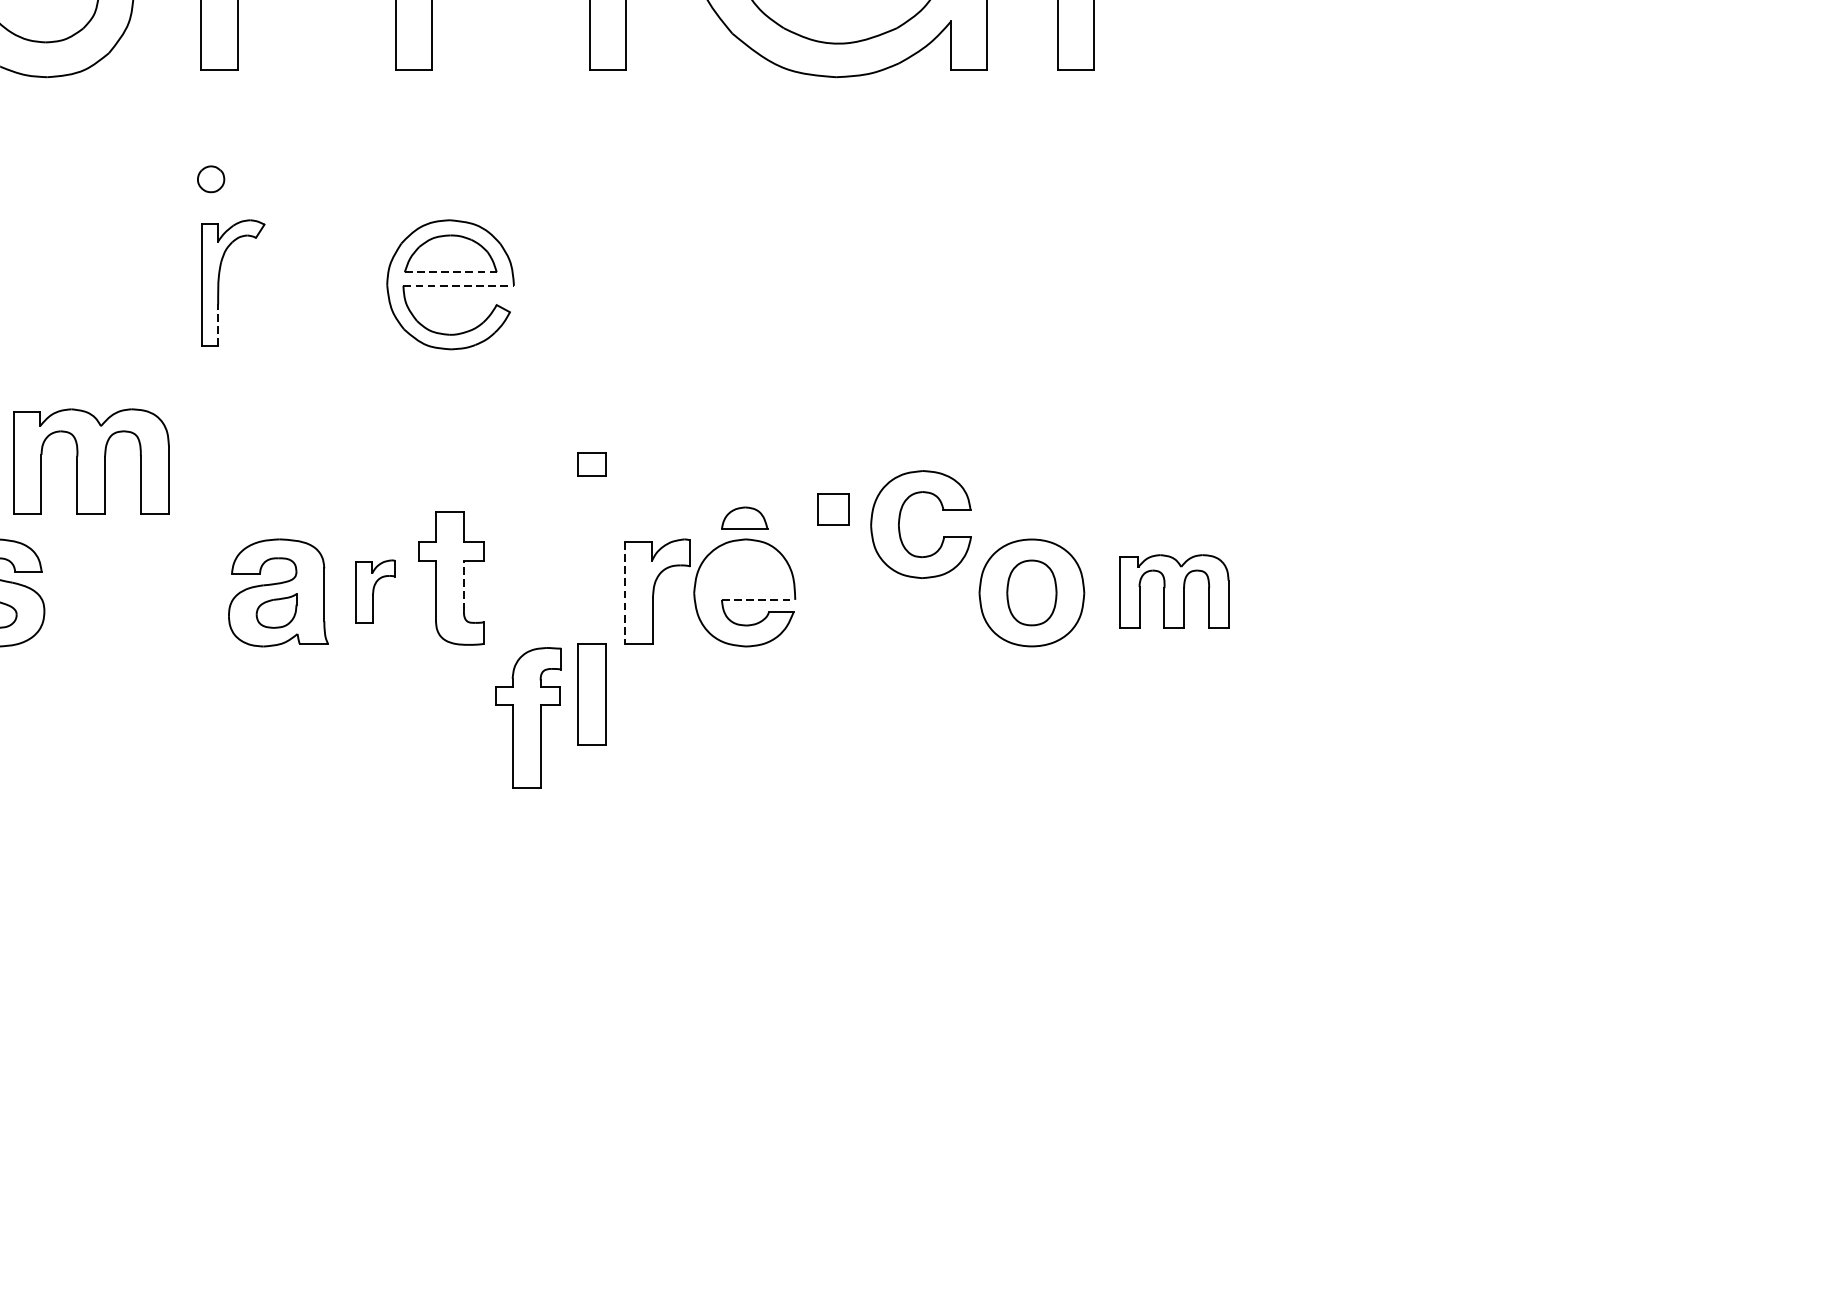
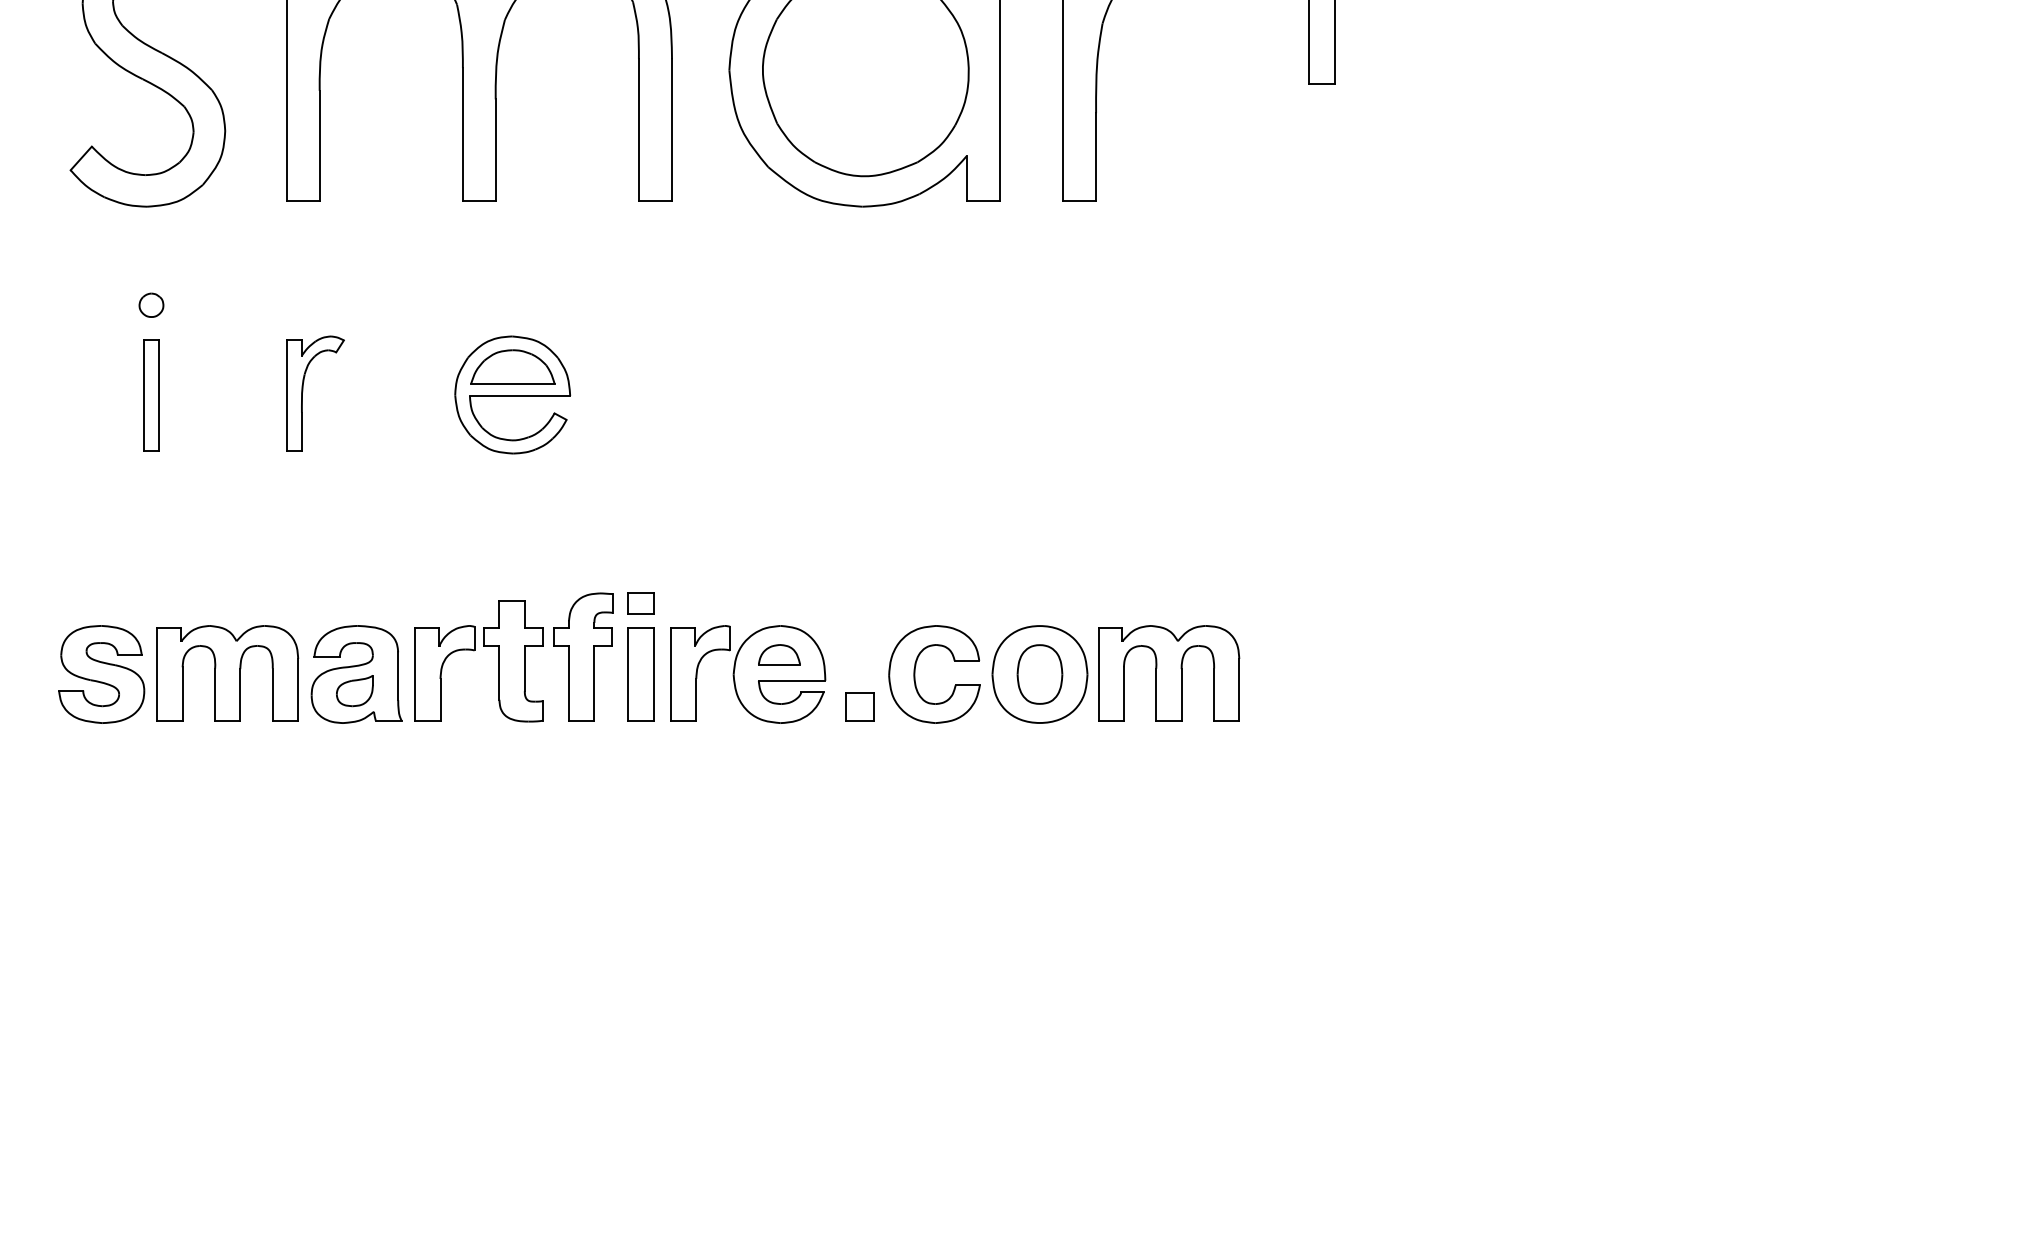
part: (211, 178) -> (151, 304), moved
line: (450, 272) -> (512, 383), dashed -> solid
part: (52, 285) -> (151, 395), added
line: (459, 285) -> (520, 395), dashed -> solid
line: (217, 325) -> (301, 431), dashed -> solid
part: (90, 461) -> (227, 673), moved
part: (591, 463) -> (640, 603), moved
part: (832, 509) -> (859, 706), moved
part: (744, 517) -> (779, 654), moved
part: (900, 524) -> (915, 674), moved
line: (463, 586) -> (524, 668), dashed -> solid
part: (375, 591) -> (444, 673), size x1.67
part: (1174, 591) -> (1169, 673), size x1.43
line: (625, 594) -> (671, 675), dashed -> solid
line: (759, 599) -> (792, 680), dashed -> solid
part: (591, 694) -> (640, 674), moved
part: (528, 717) -> (583, 656), moved

